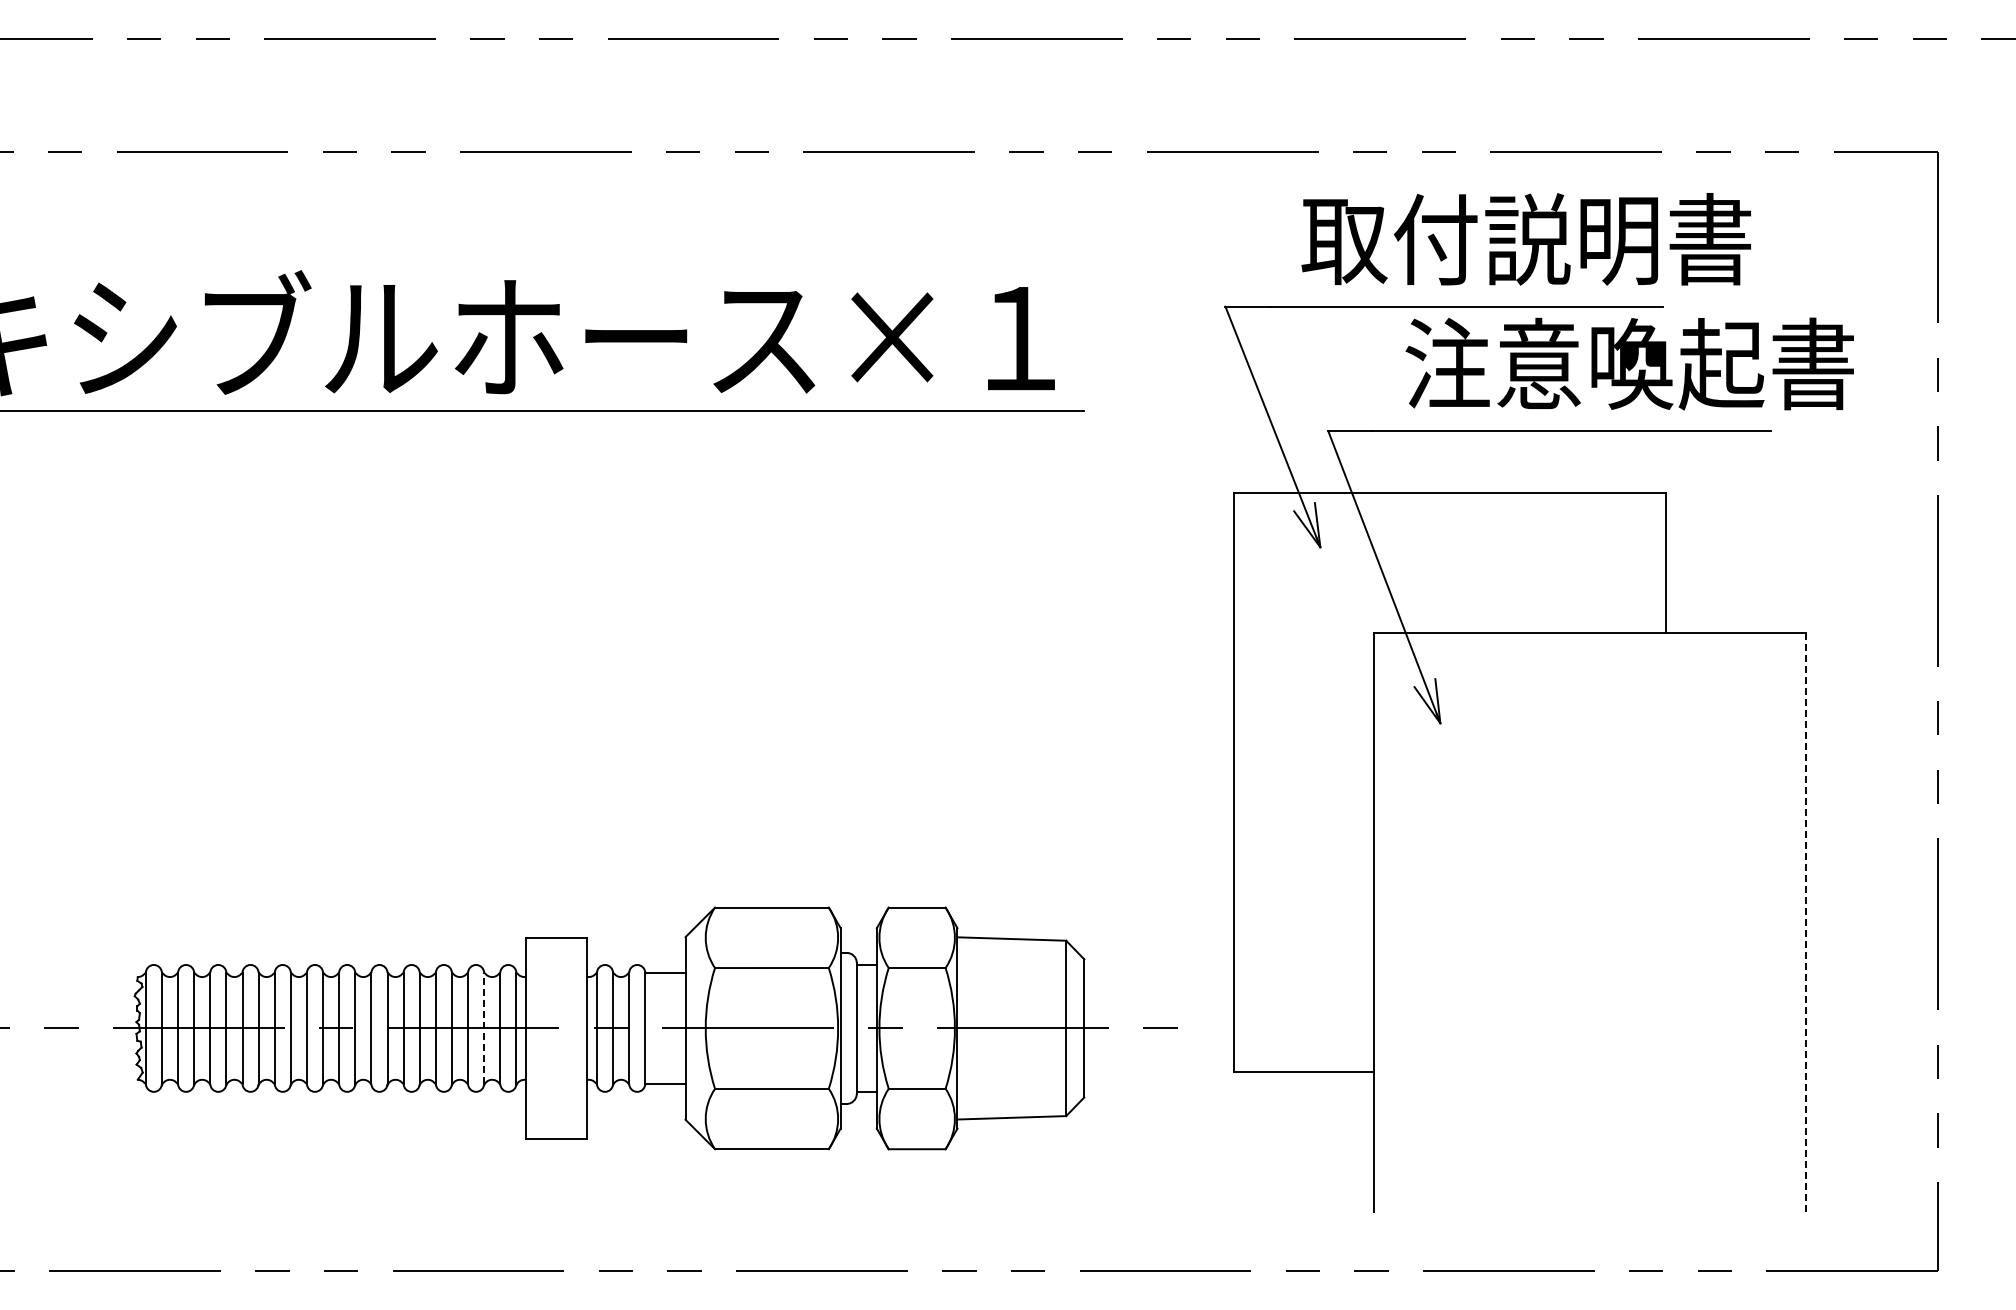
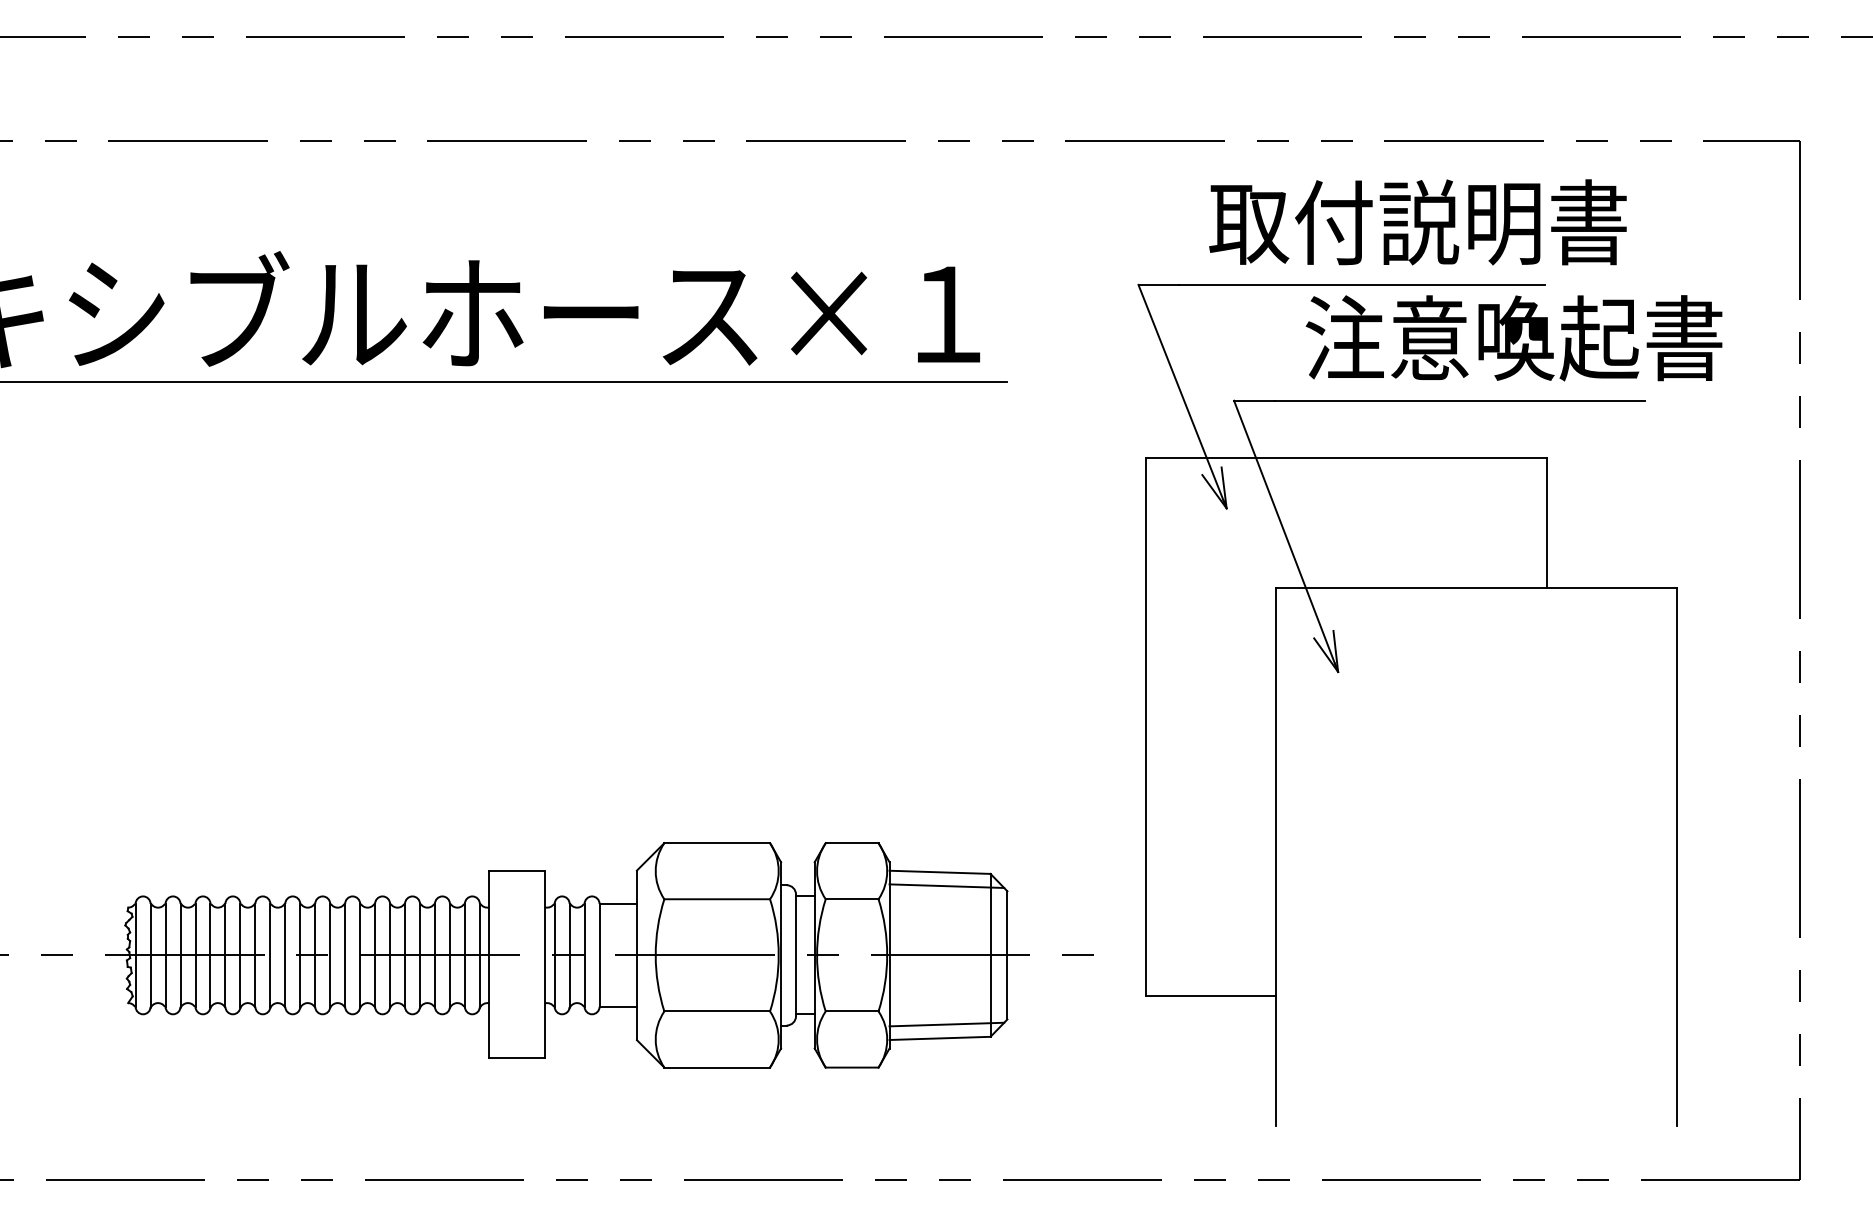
line: (1805, 923) -> (1677, 857), dashed -> solid
line: (1018, 953) -> (946, 885), added
line: (484, 1027) -> (450, 954), dashed -> solid
line: (1018, 1102) -> (946, 1024), added

